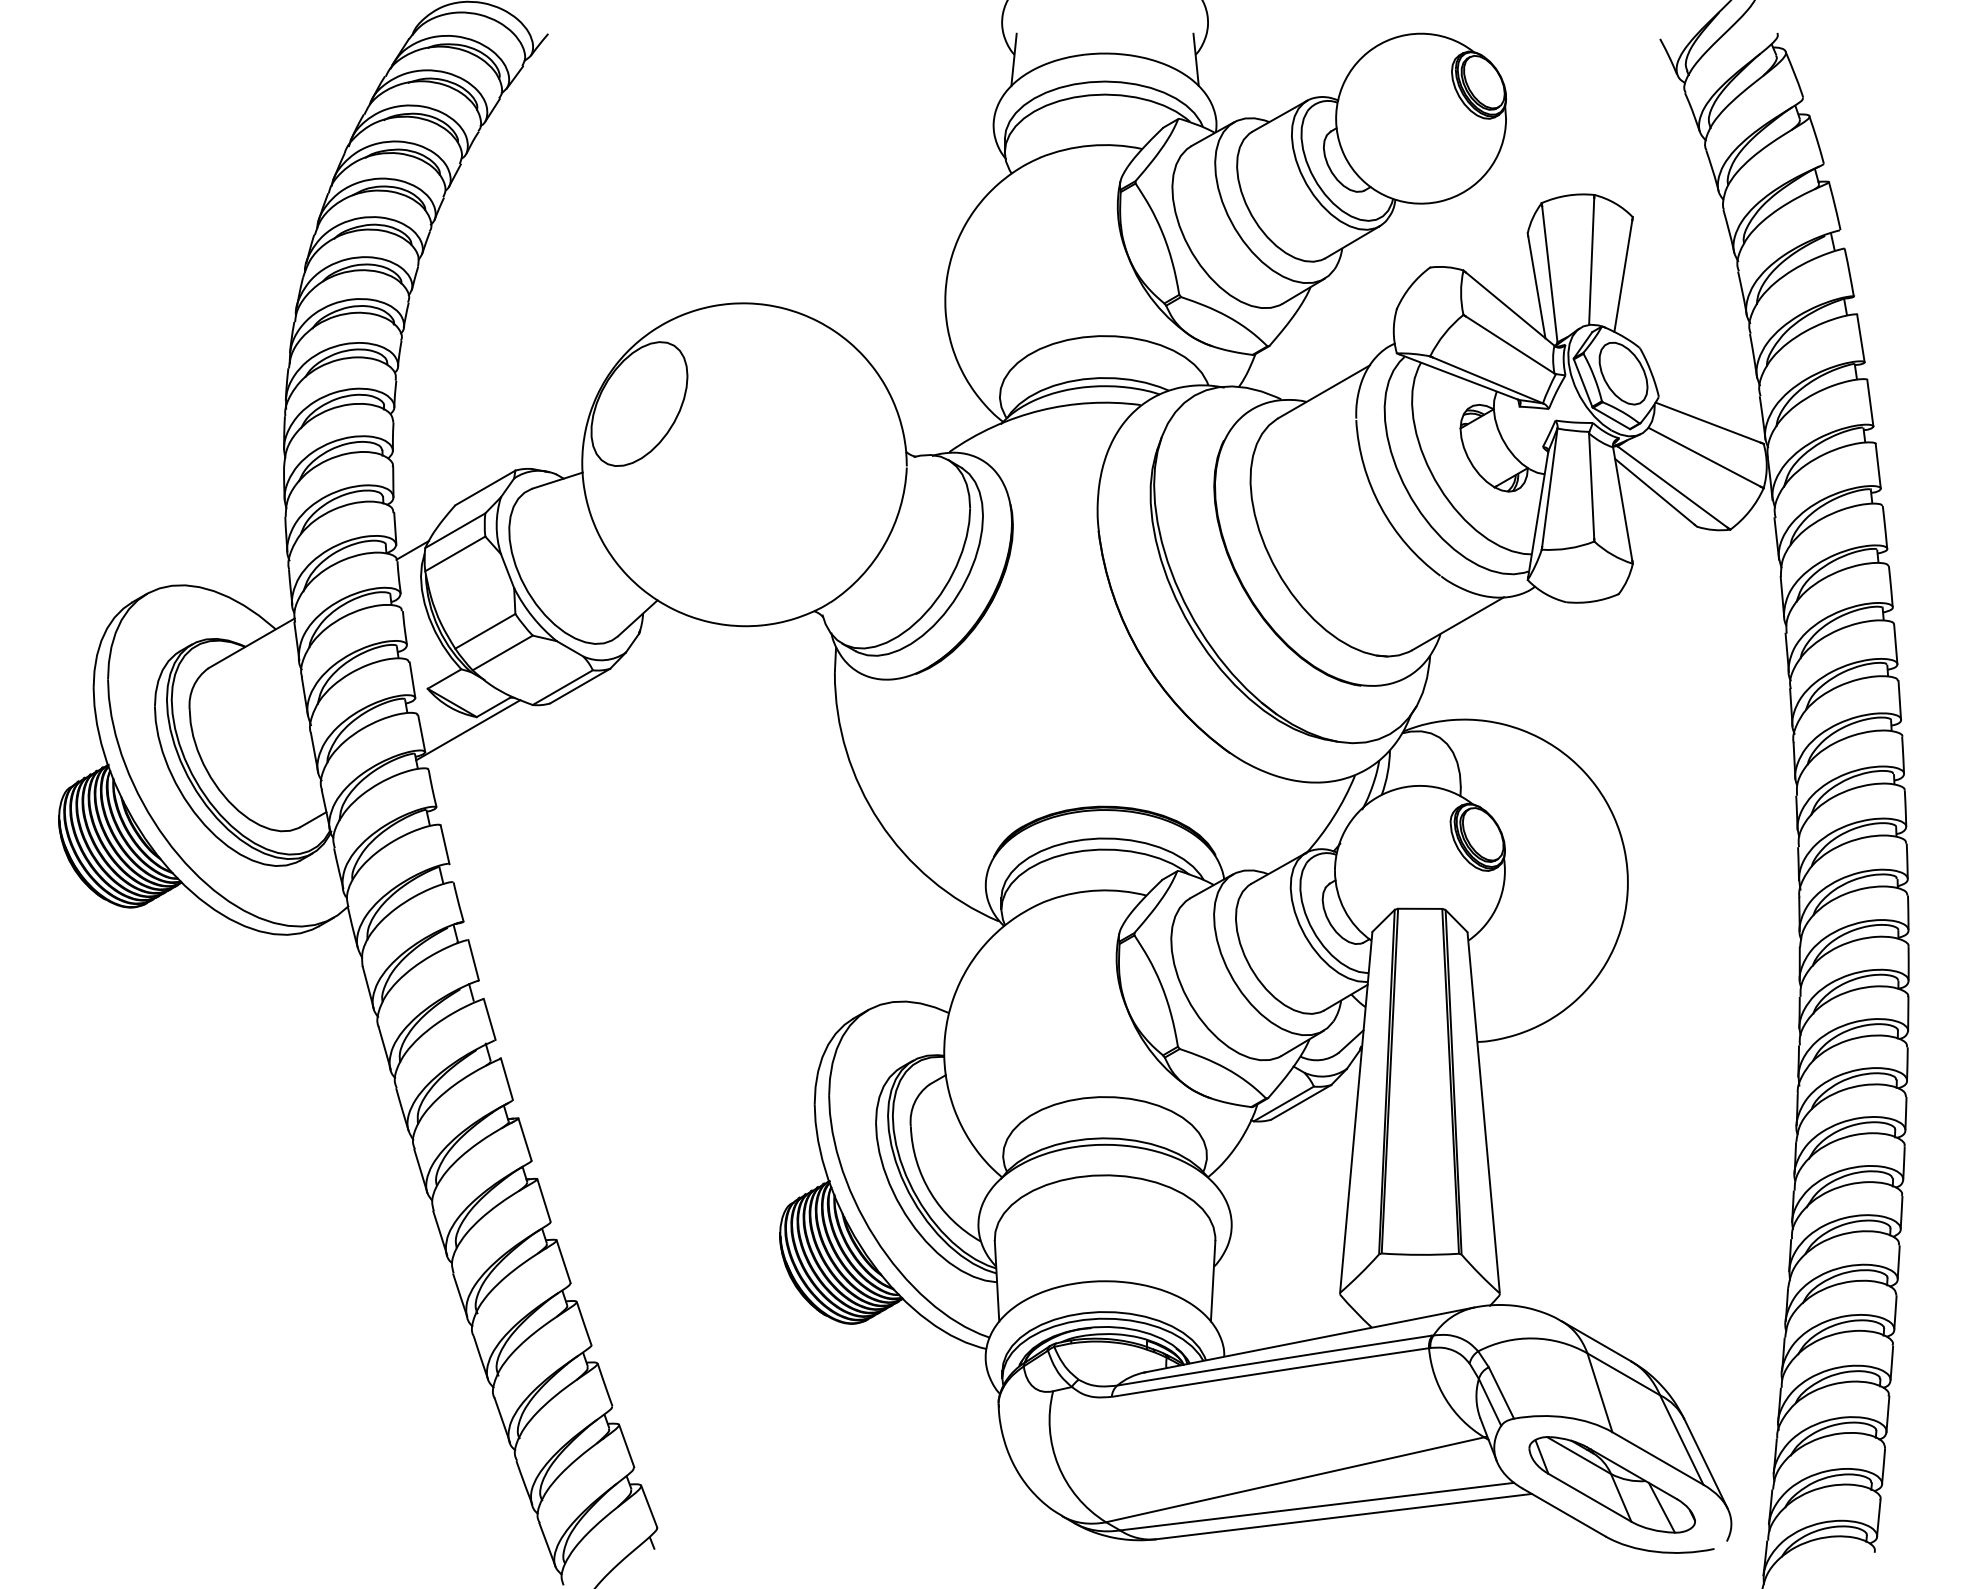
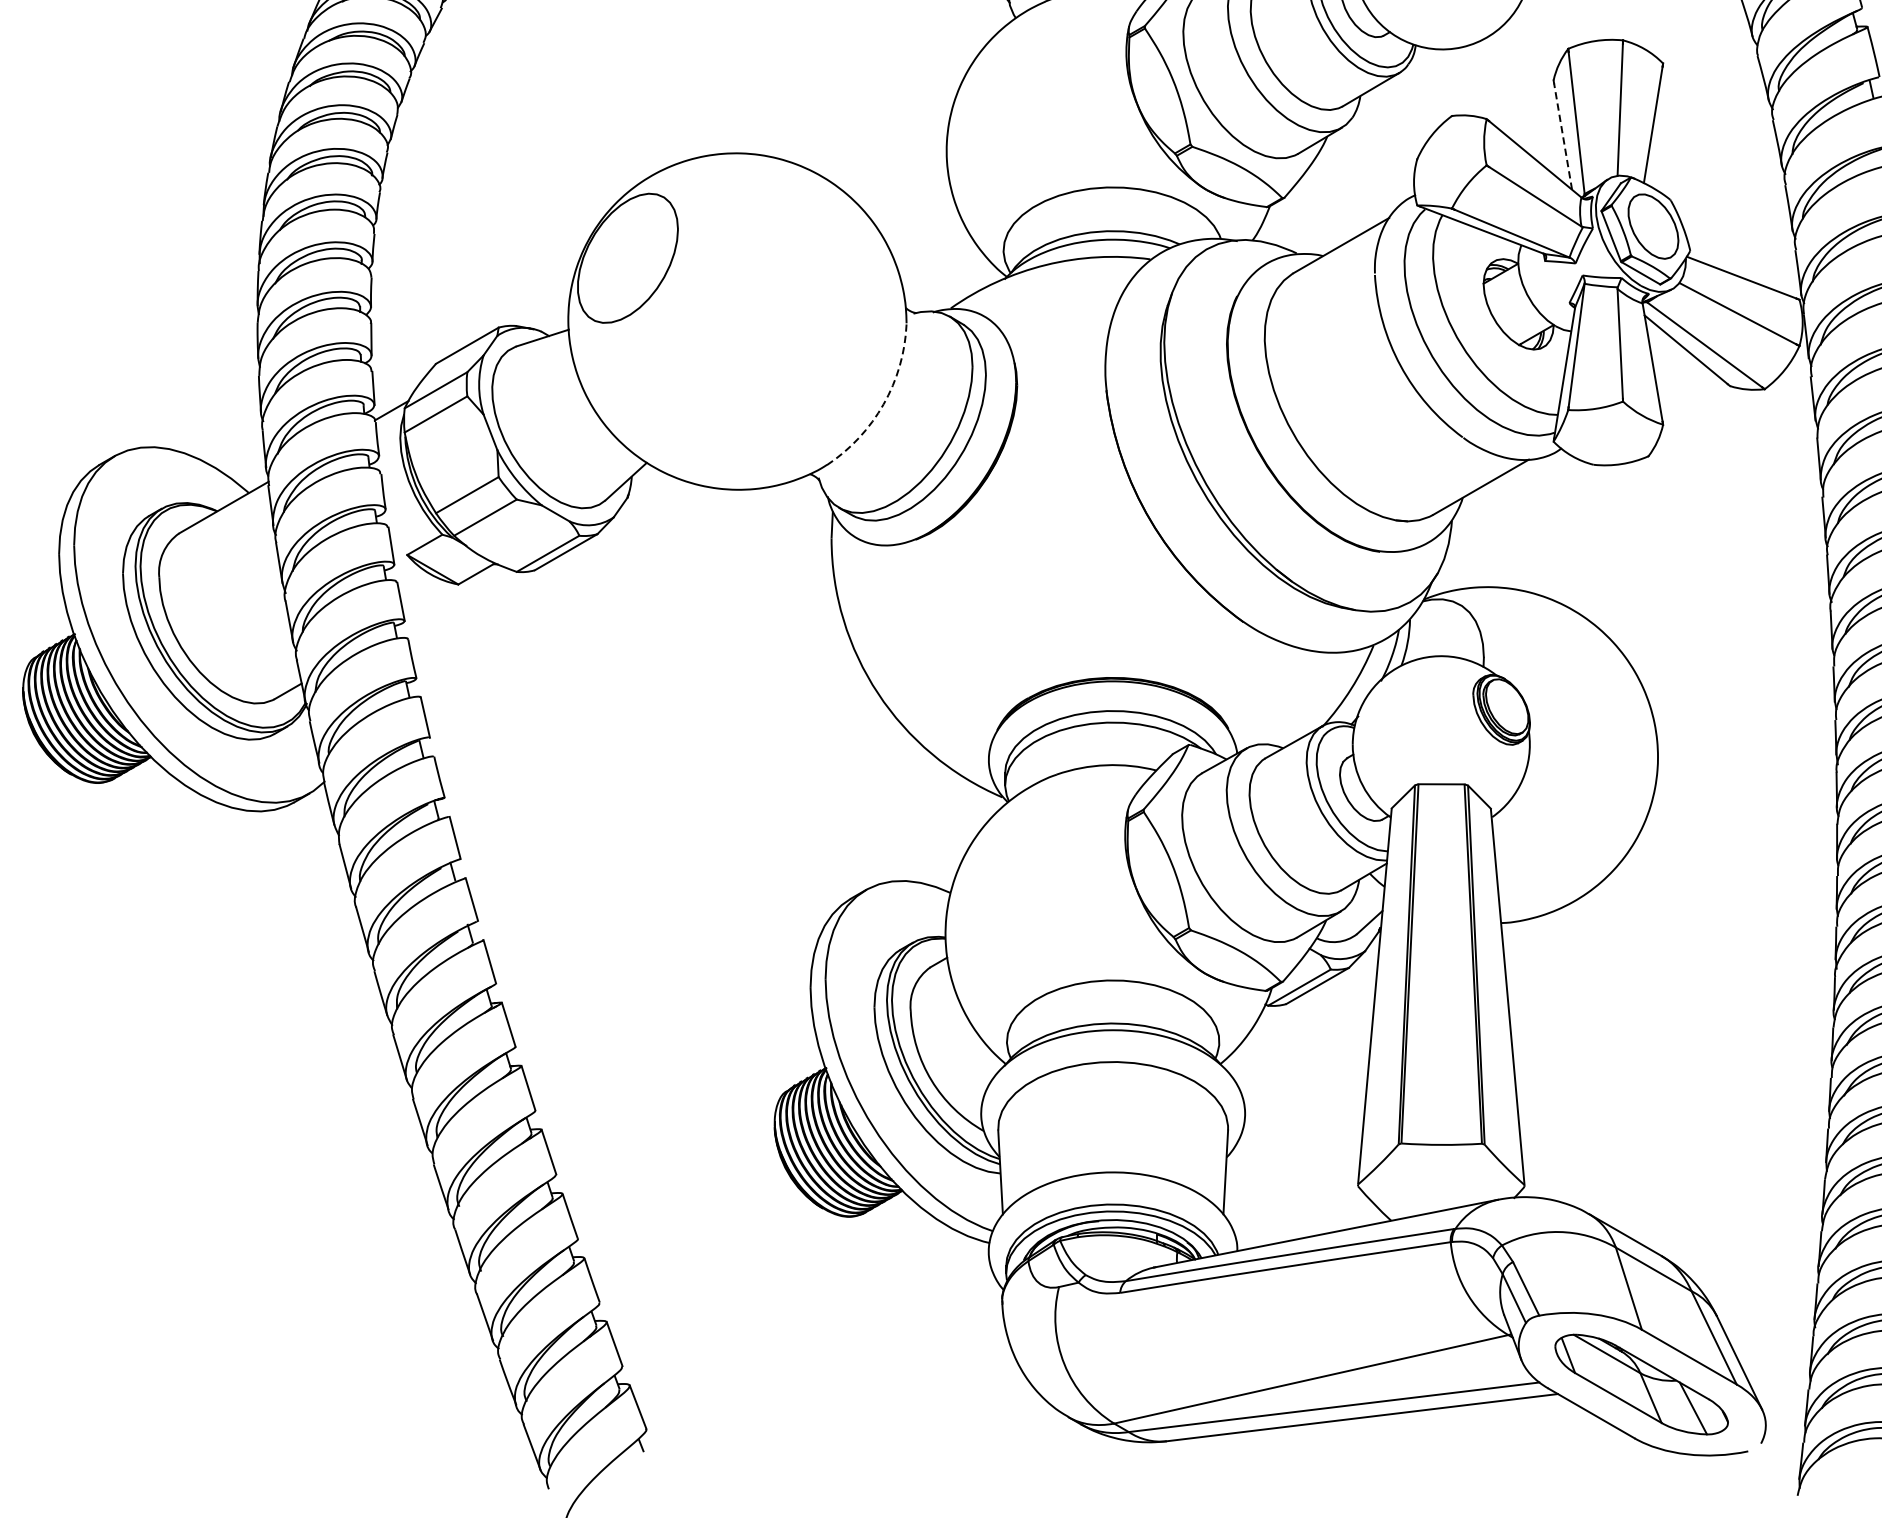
line: (1536, 287) -> (1562, 136), solid -> dashed
arc: (884, 544) -> (883, 404), solid -> dashed
line: (468, 730) -> (449, 598), removed

